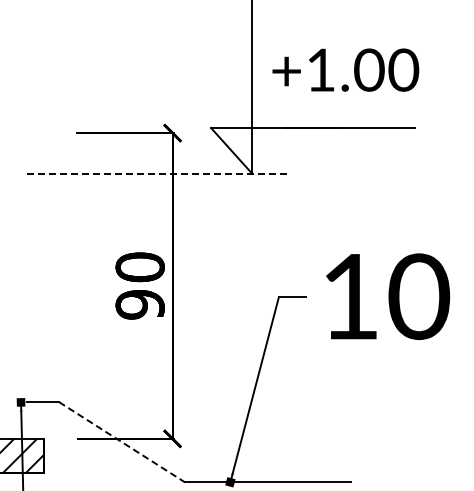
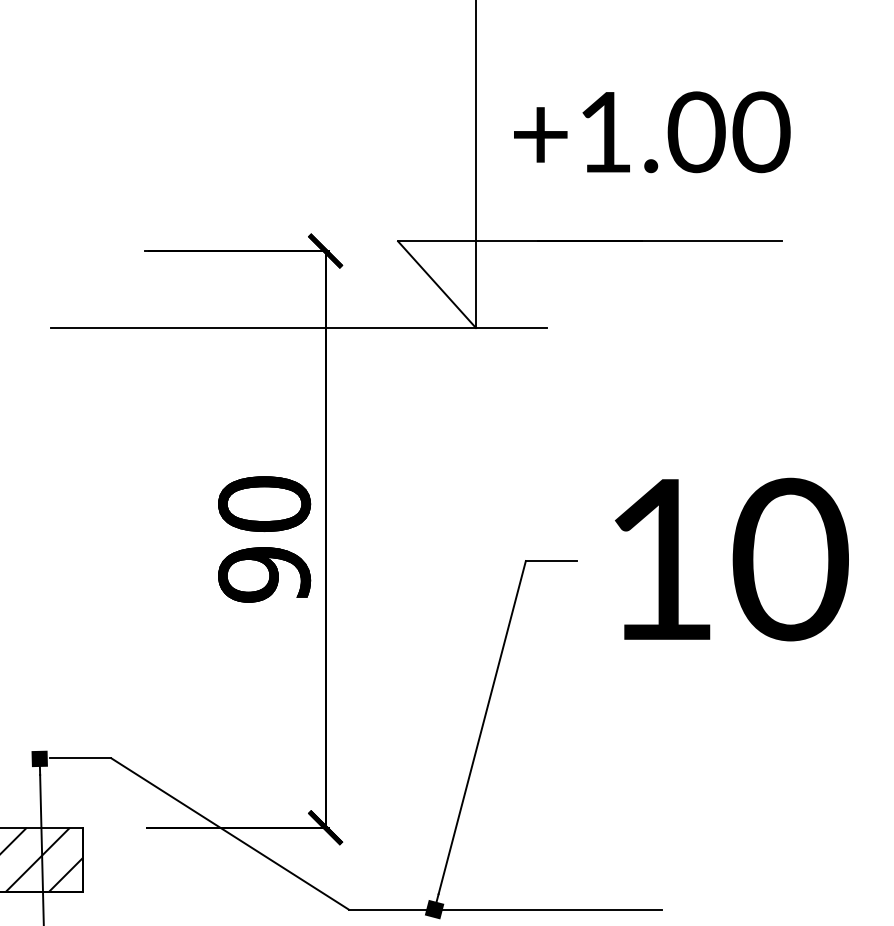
line: (158, 173) -> (298, 327), dashed -> solid
line: (122, 442) -> (231, 834), dashed -> solid

